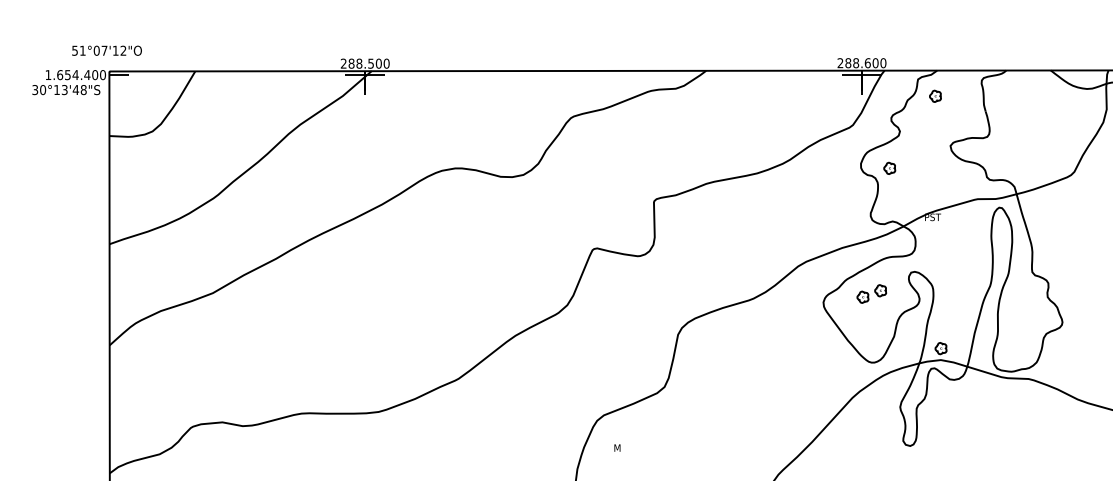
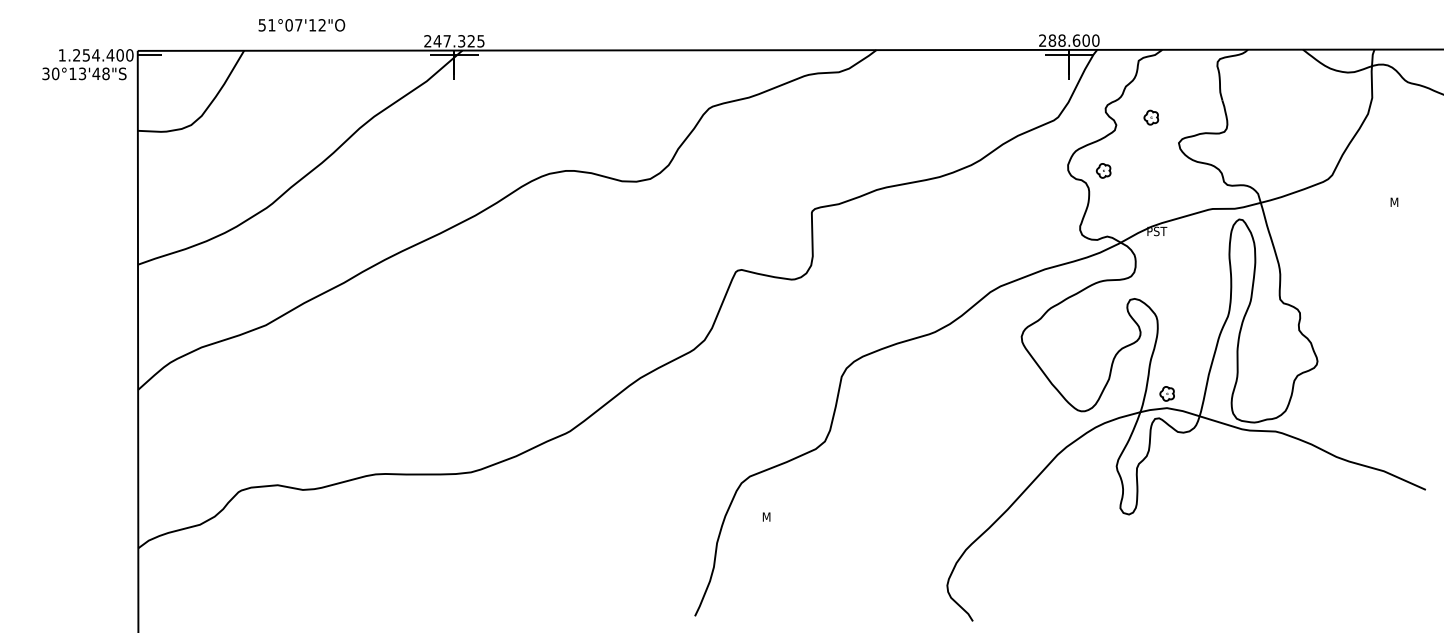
text: (106, 50) -> (301, 25), moved
text: (368, 63) -> (458, 41), 288.500 -> 247.325
text: (59, 75) -> (76, 55), 1.654.400 -> 1.254.400
part: (935, 96) -> (1151, 117), moved
part: (871, 294) -> (1081, 326), removed

